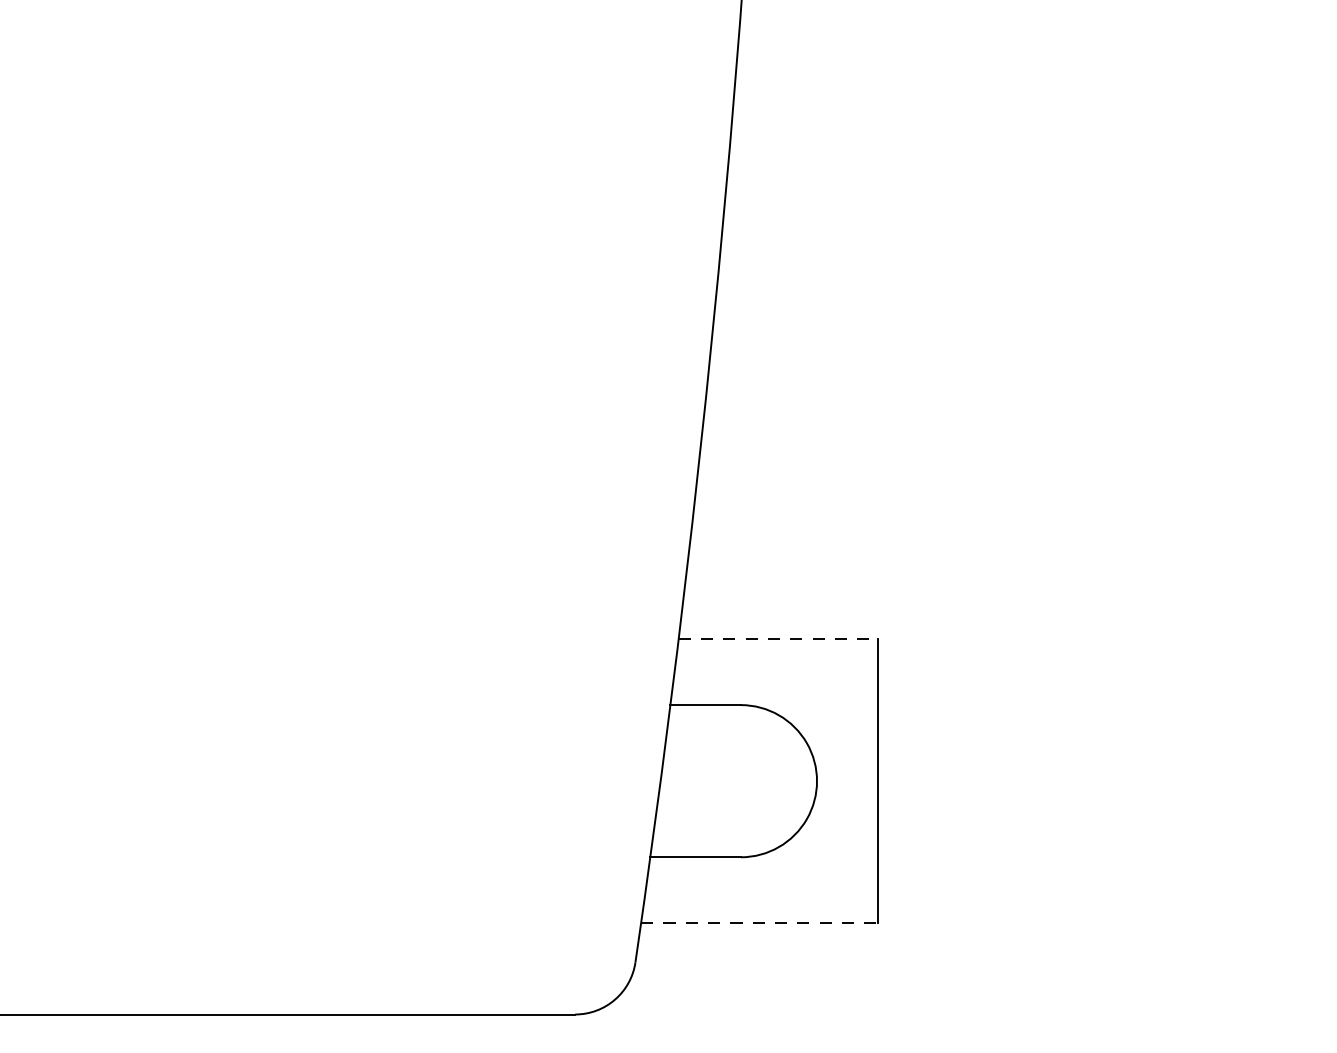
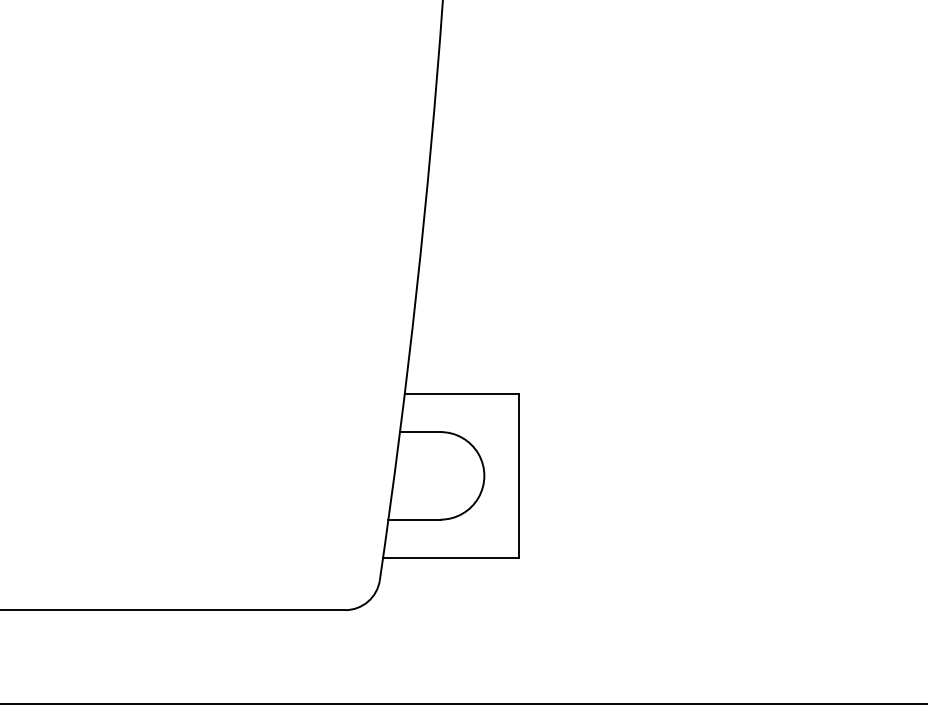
line: (779, 639) -> (462, 394), dashed -> solid
line: (759, 922) -> (451, 557), dashed -> solid

